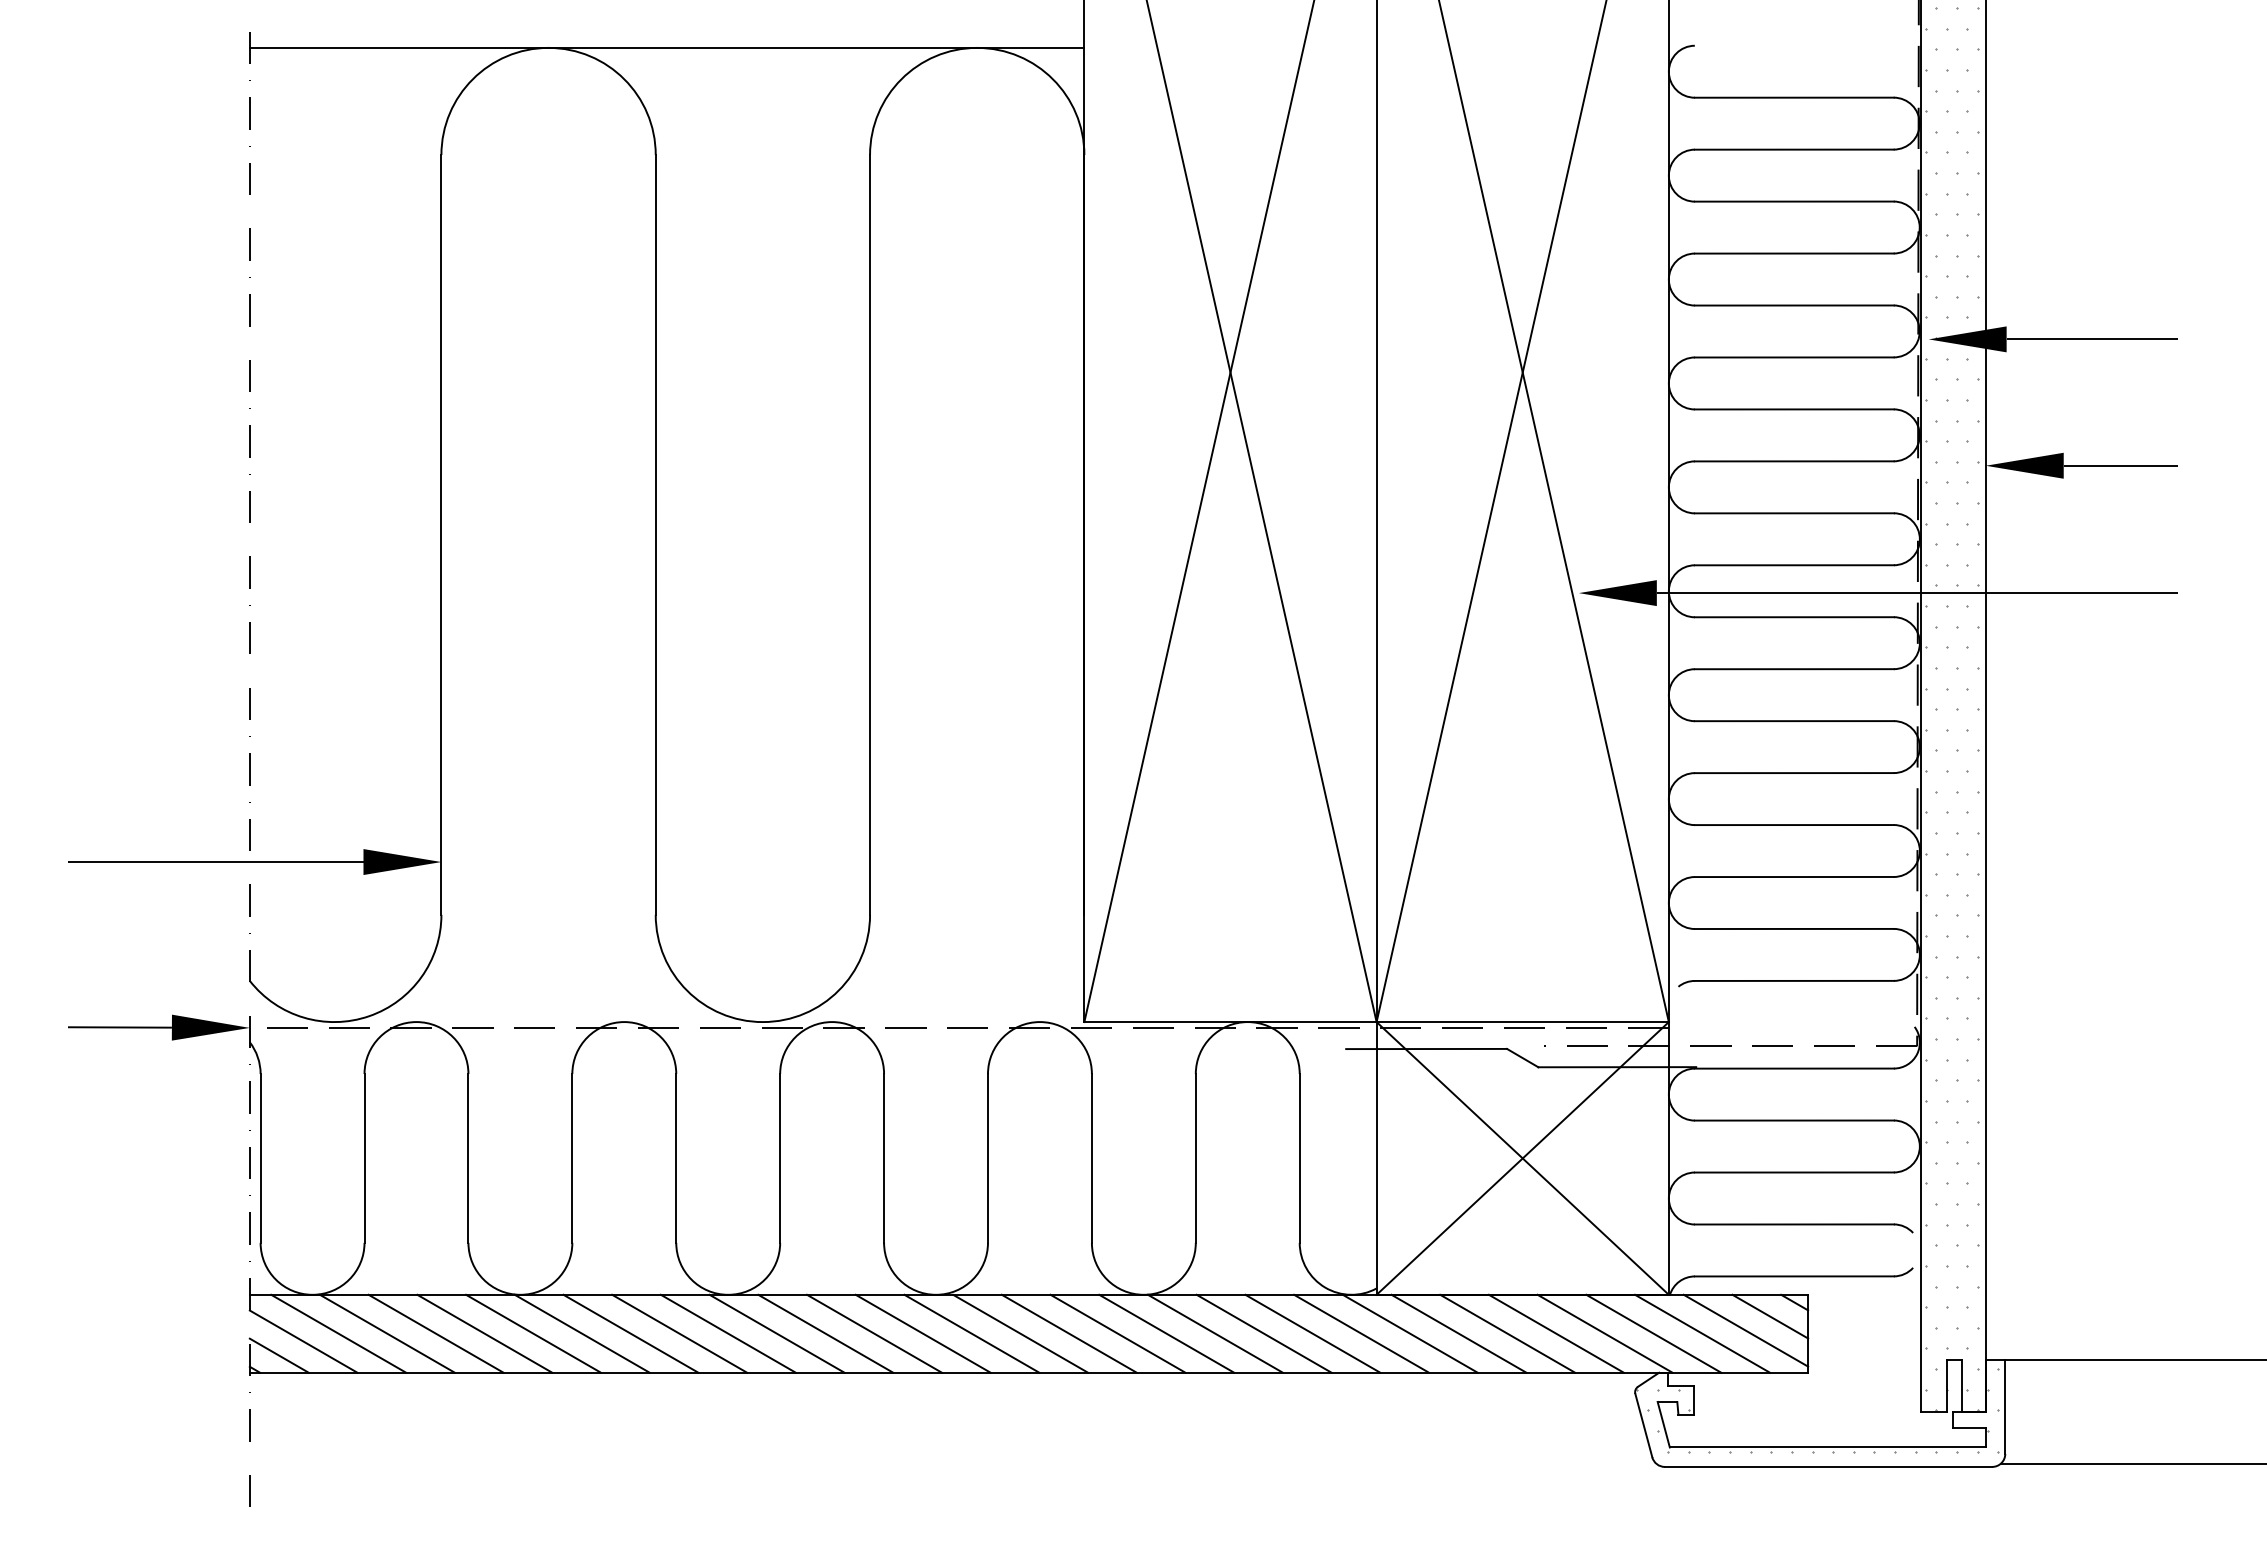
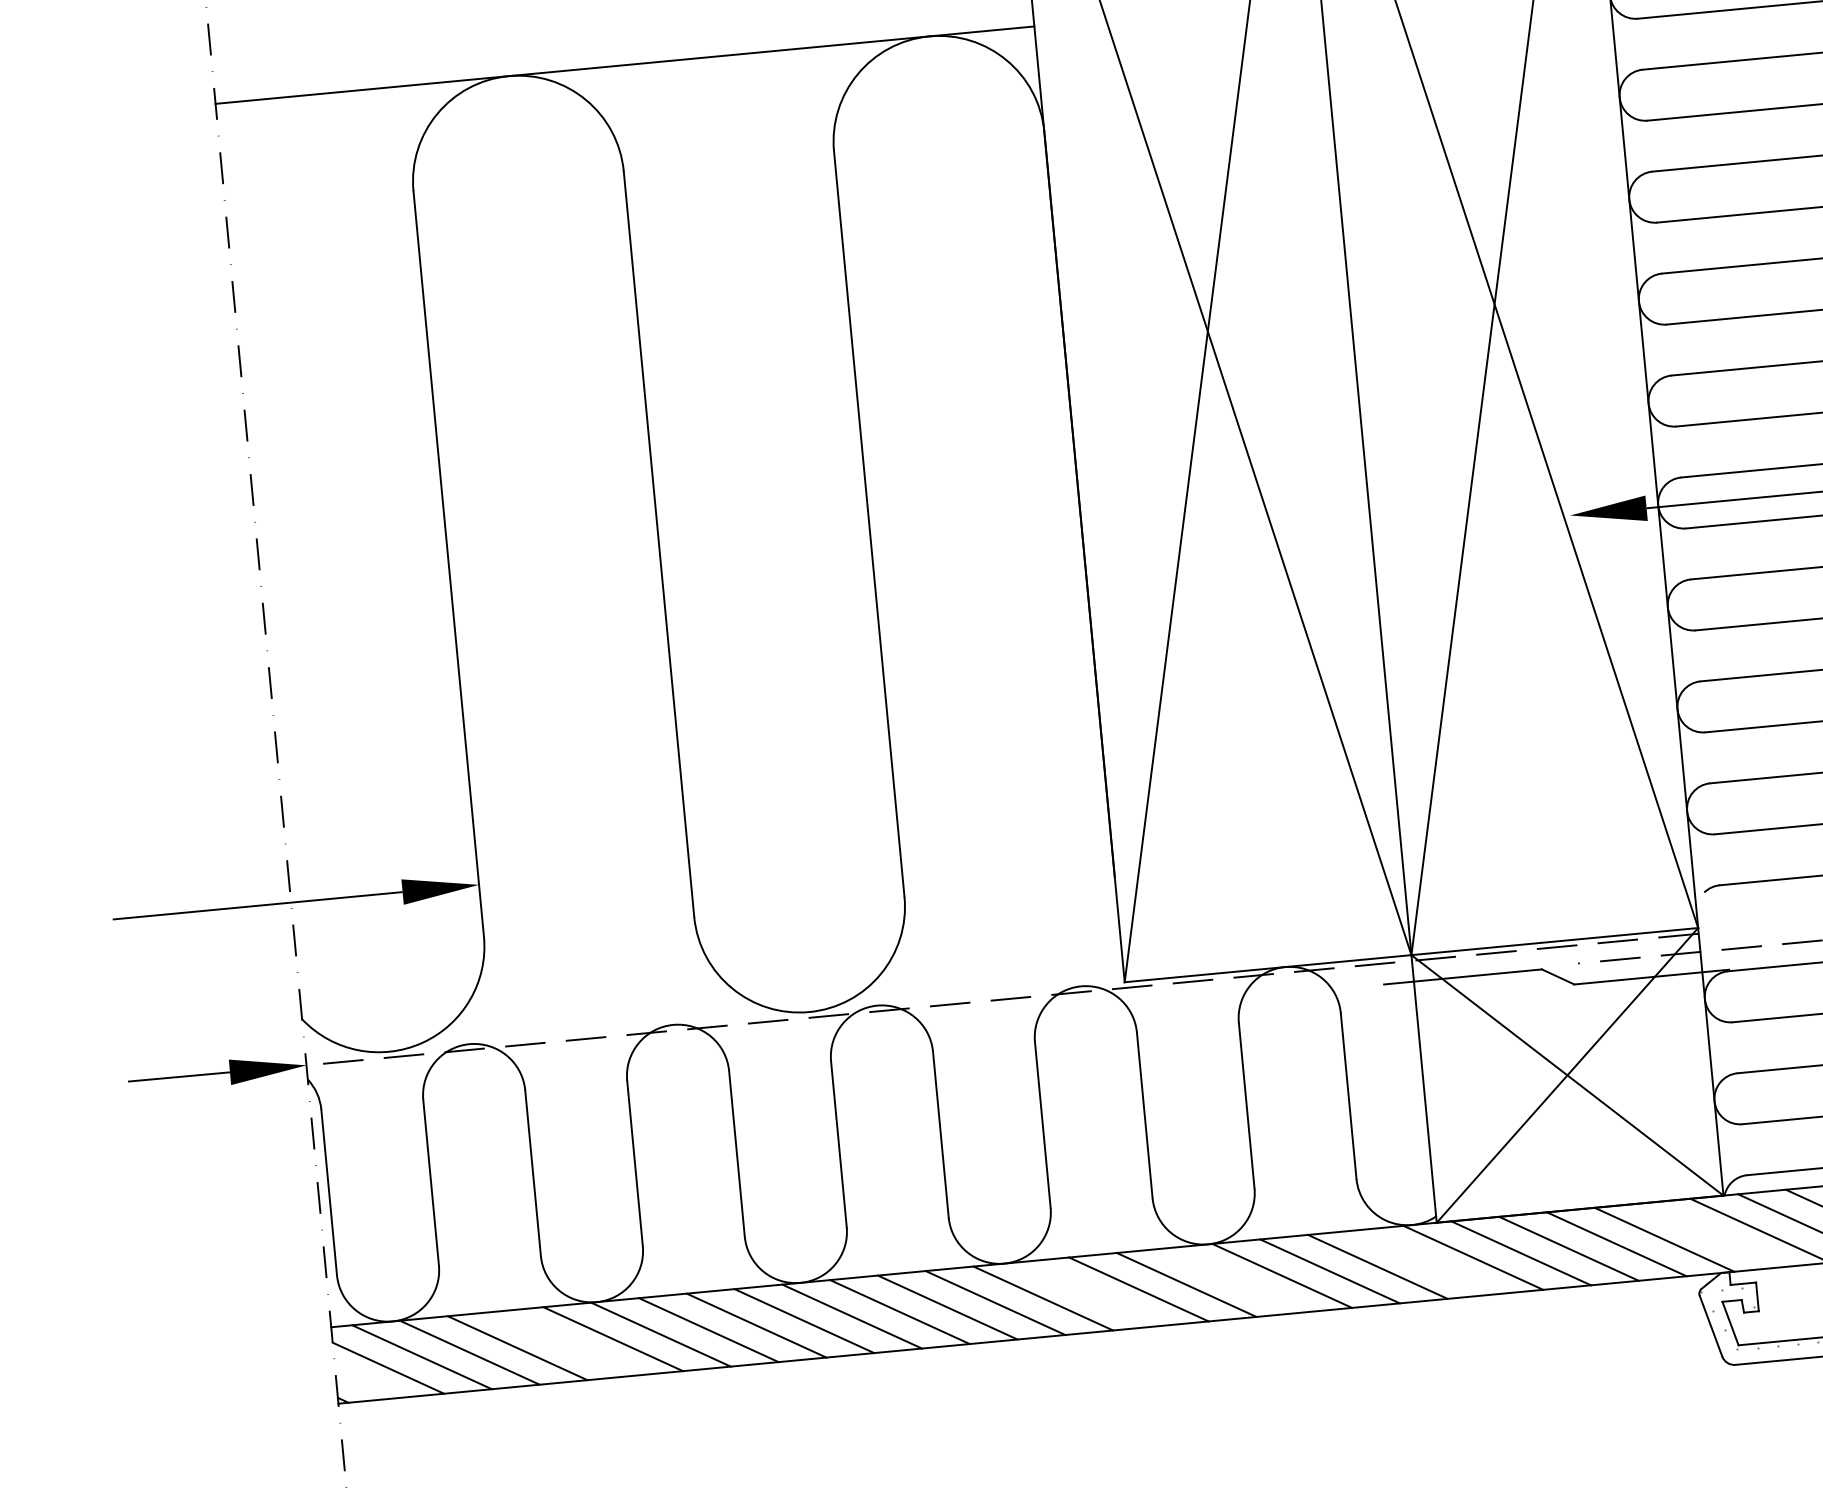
line: (484, 1333) -> (565, 1343), removed
line: (1020, 1333) -> (1090, 1293), removed
line: (1166, 1333) -> (1234, 1280), removed
line: (1361, 1333) -> (1425, 1262), removed
line: (1653, 1333) -> (1711, 1235), removed
line: (278, 1355) -> (364, 1384), removed

